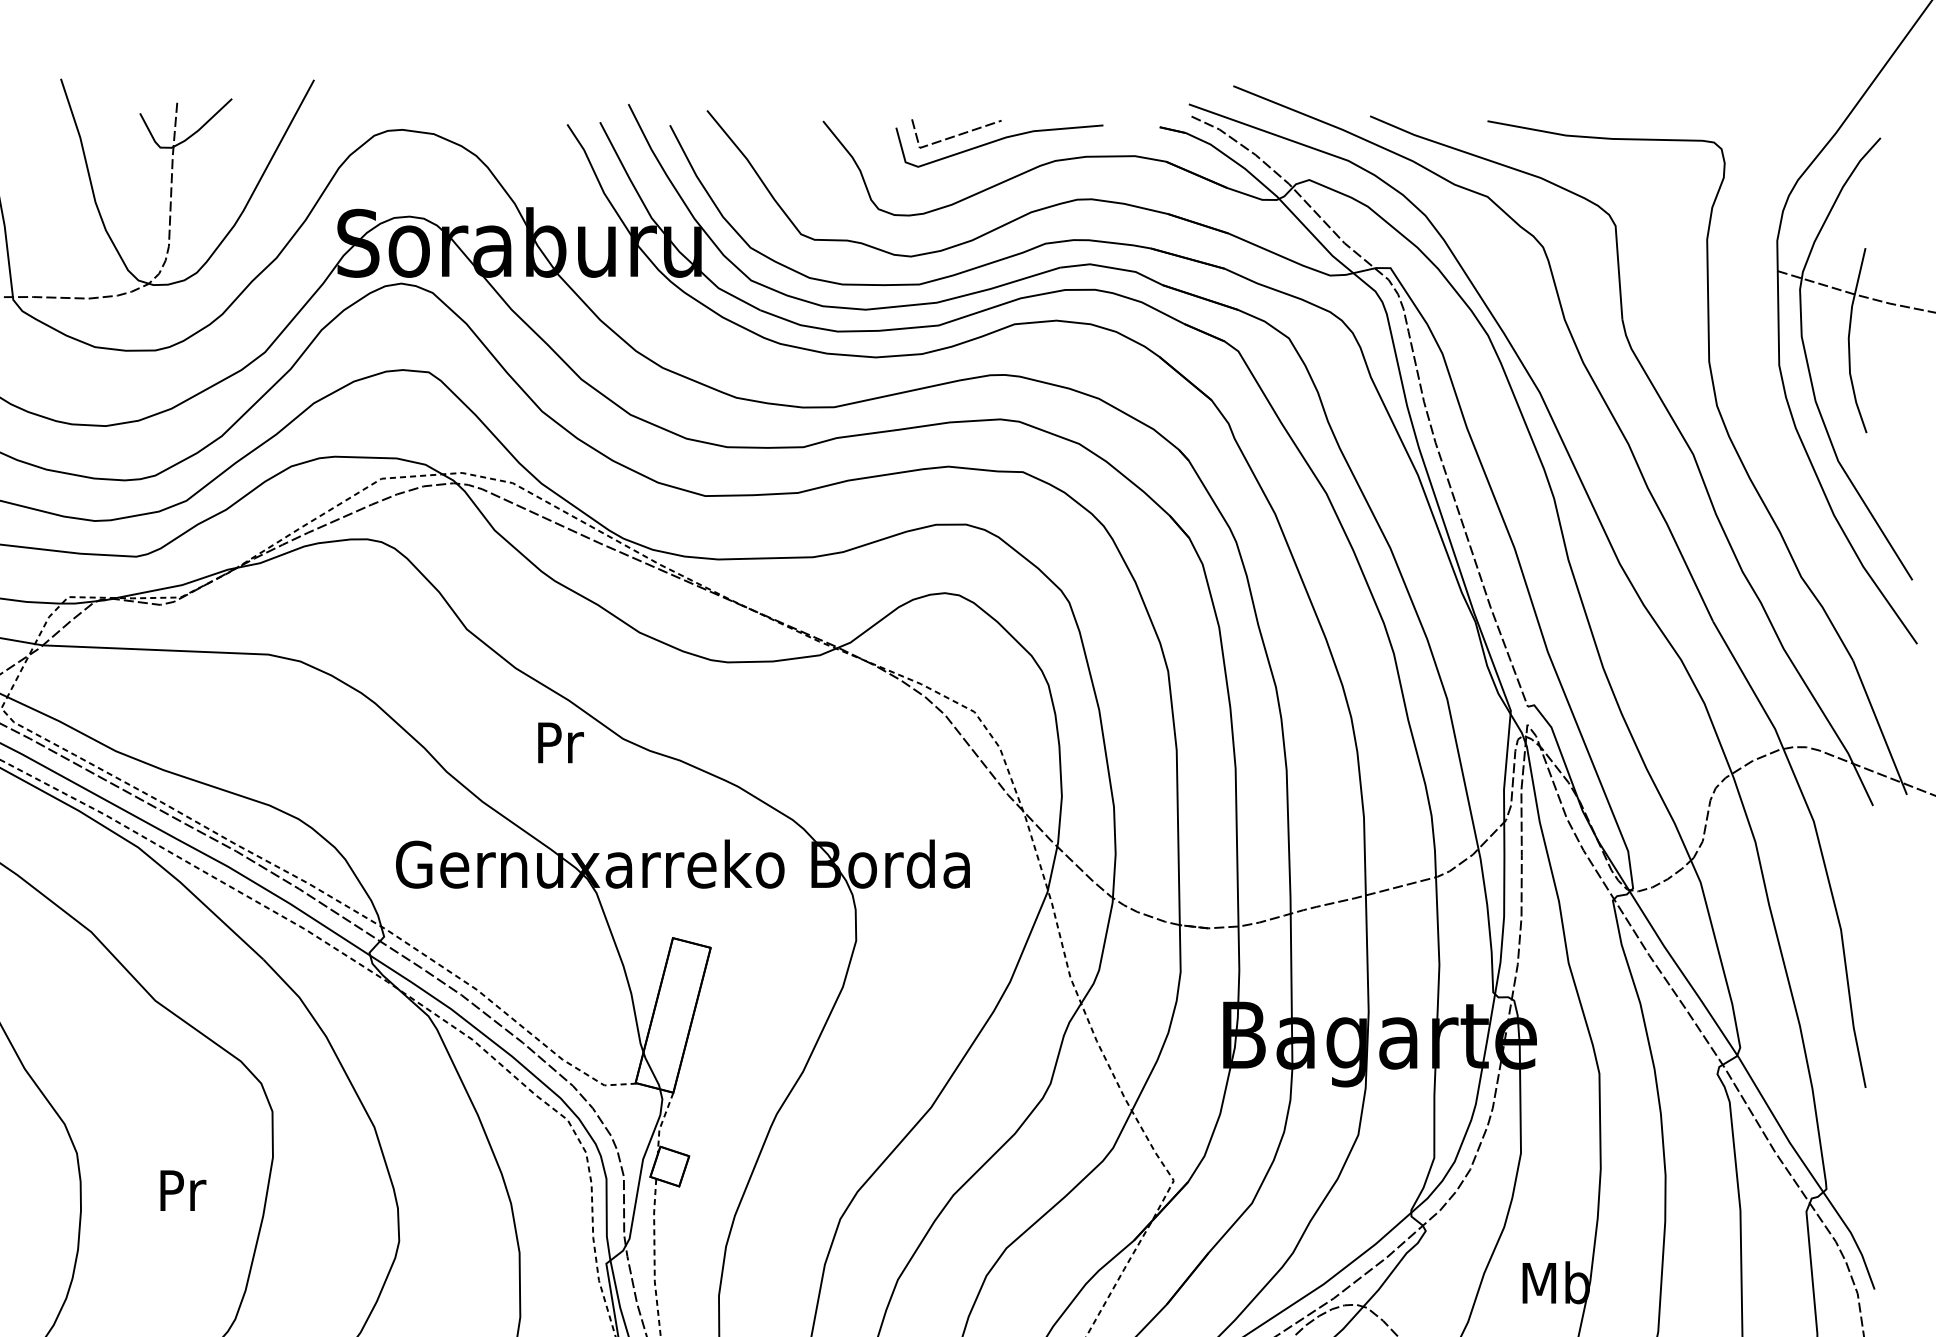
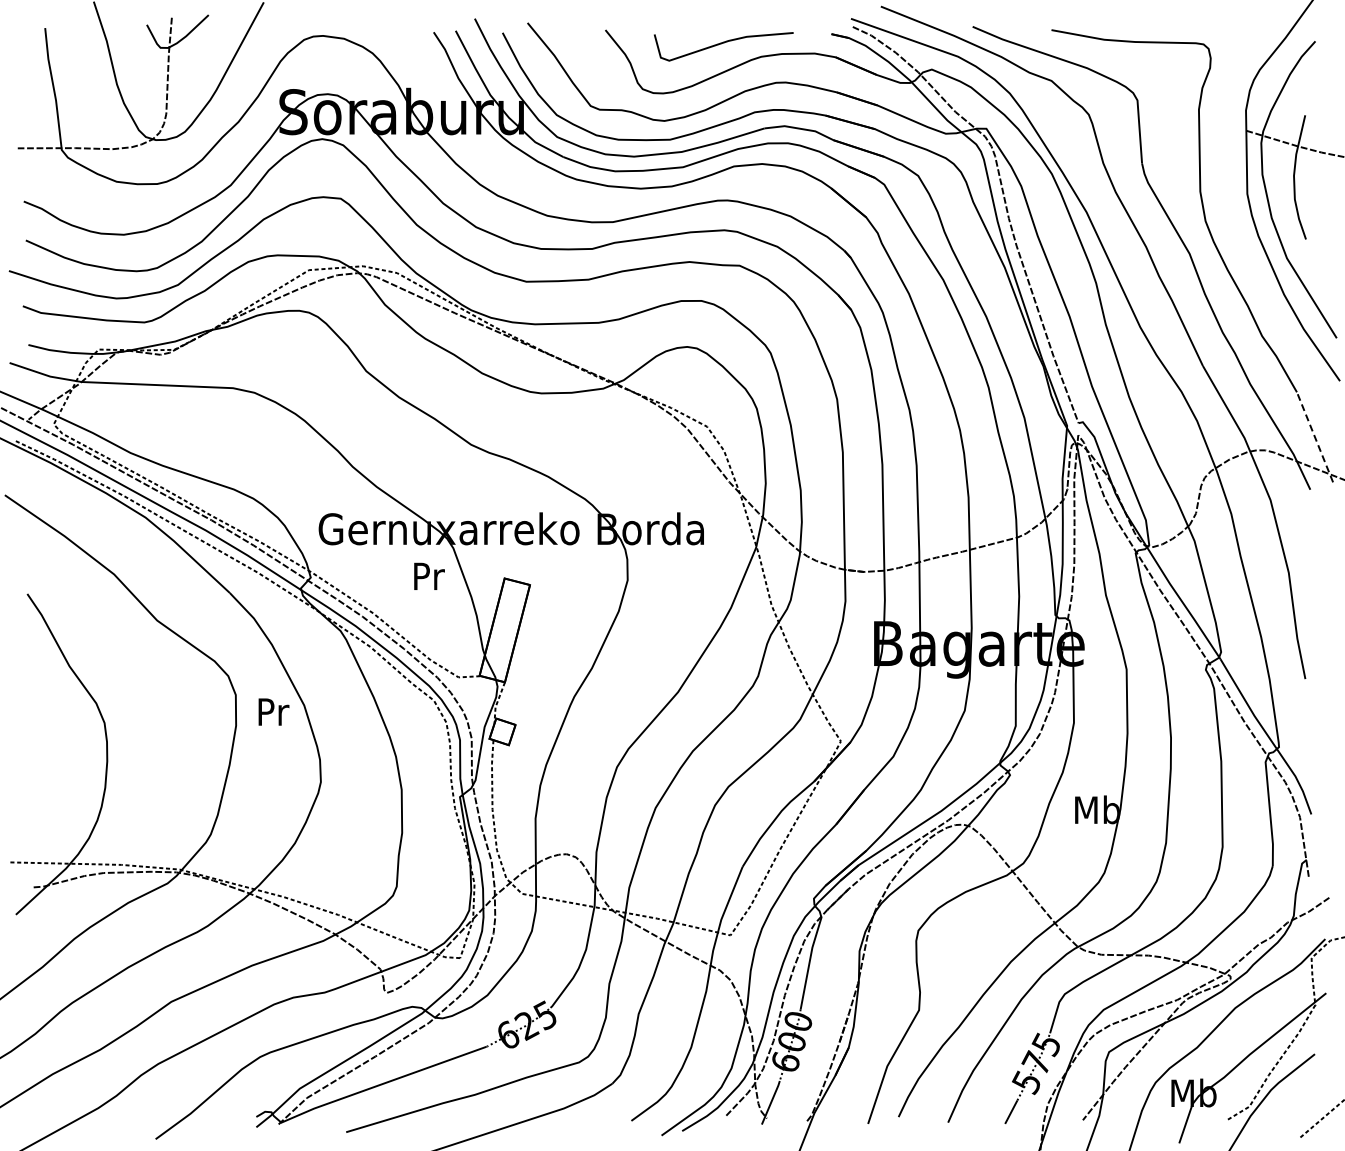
line: (954, 135) -> (693, 39), removed
line: (1880, 728) -> (1315, 437), solid -> dashed
text: (560, 741) -> (429, 575), moved
text: (182, 1189) -> (273, 711), moved

